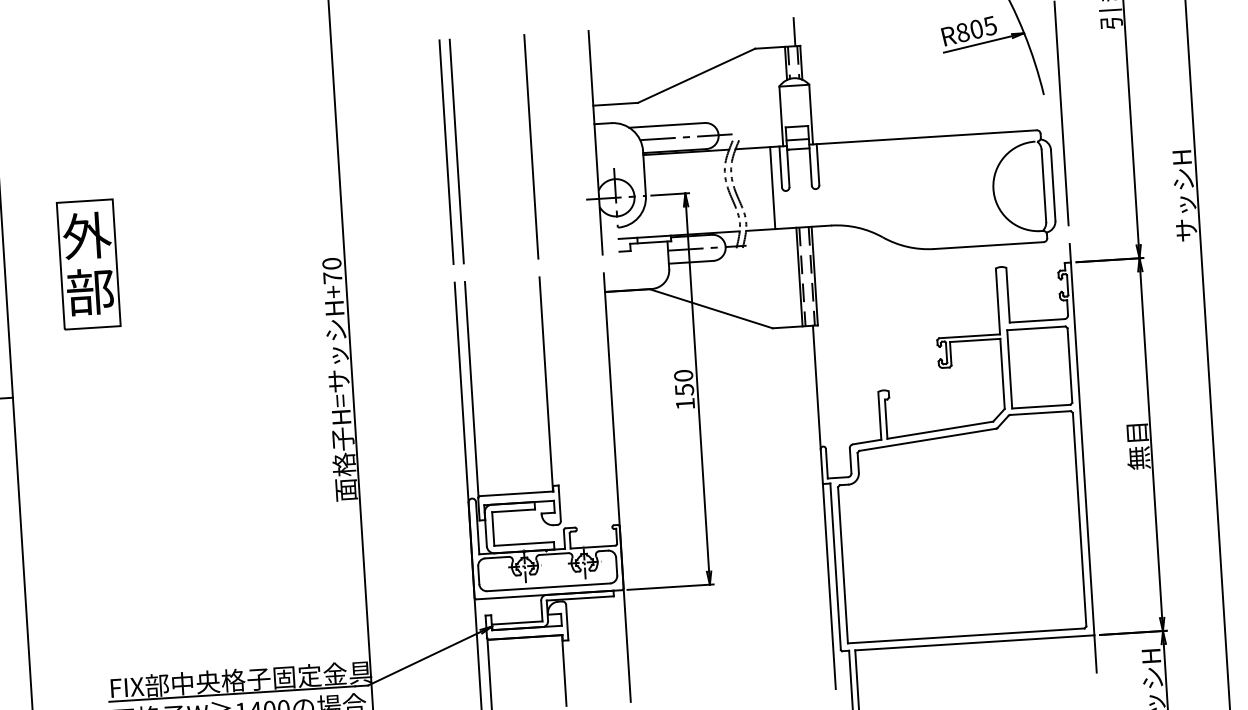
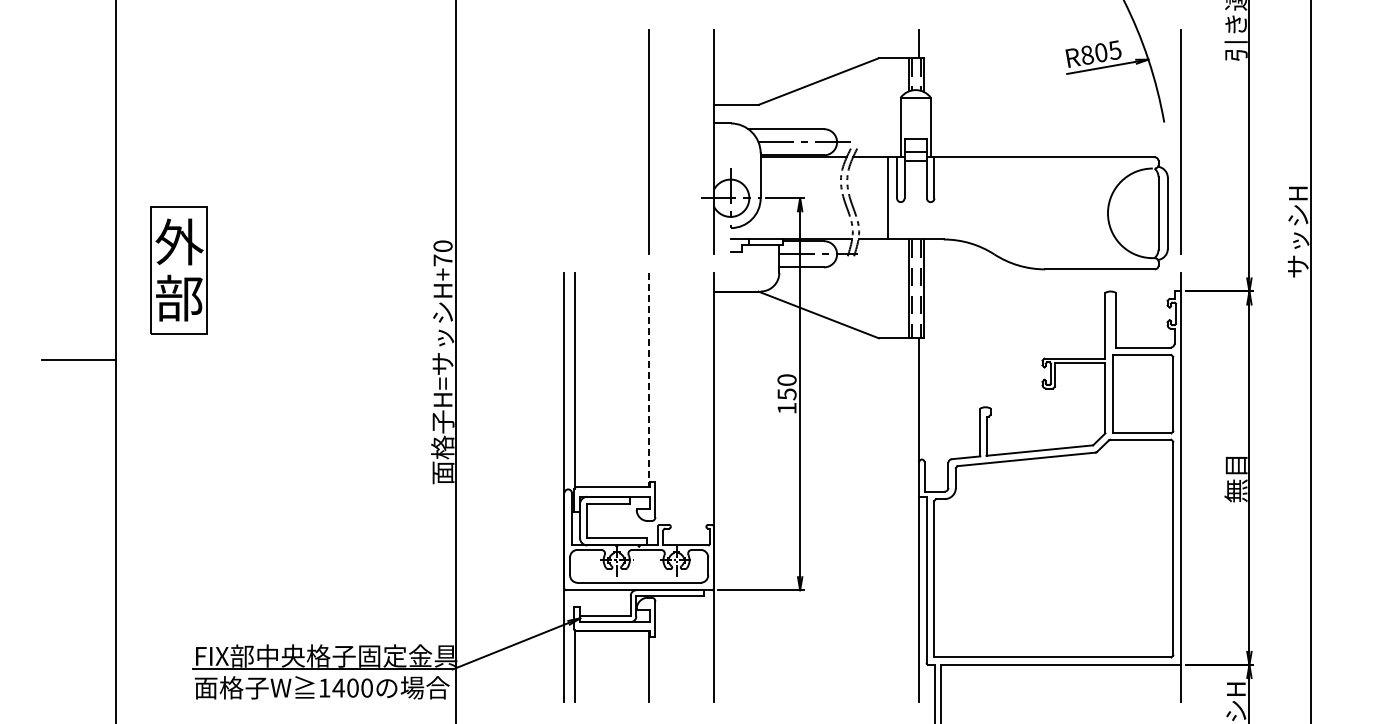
line: (456, 151) -> (574, 142), removed
line: (446, 152) -> (564, 142), removed
part: (87, 264) -> (178, 270), moved
line: (546, 384) -> (649, 380), solid -> dashed

